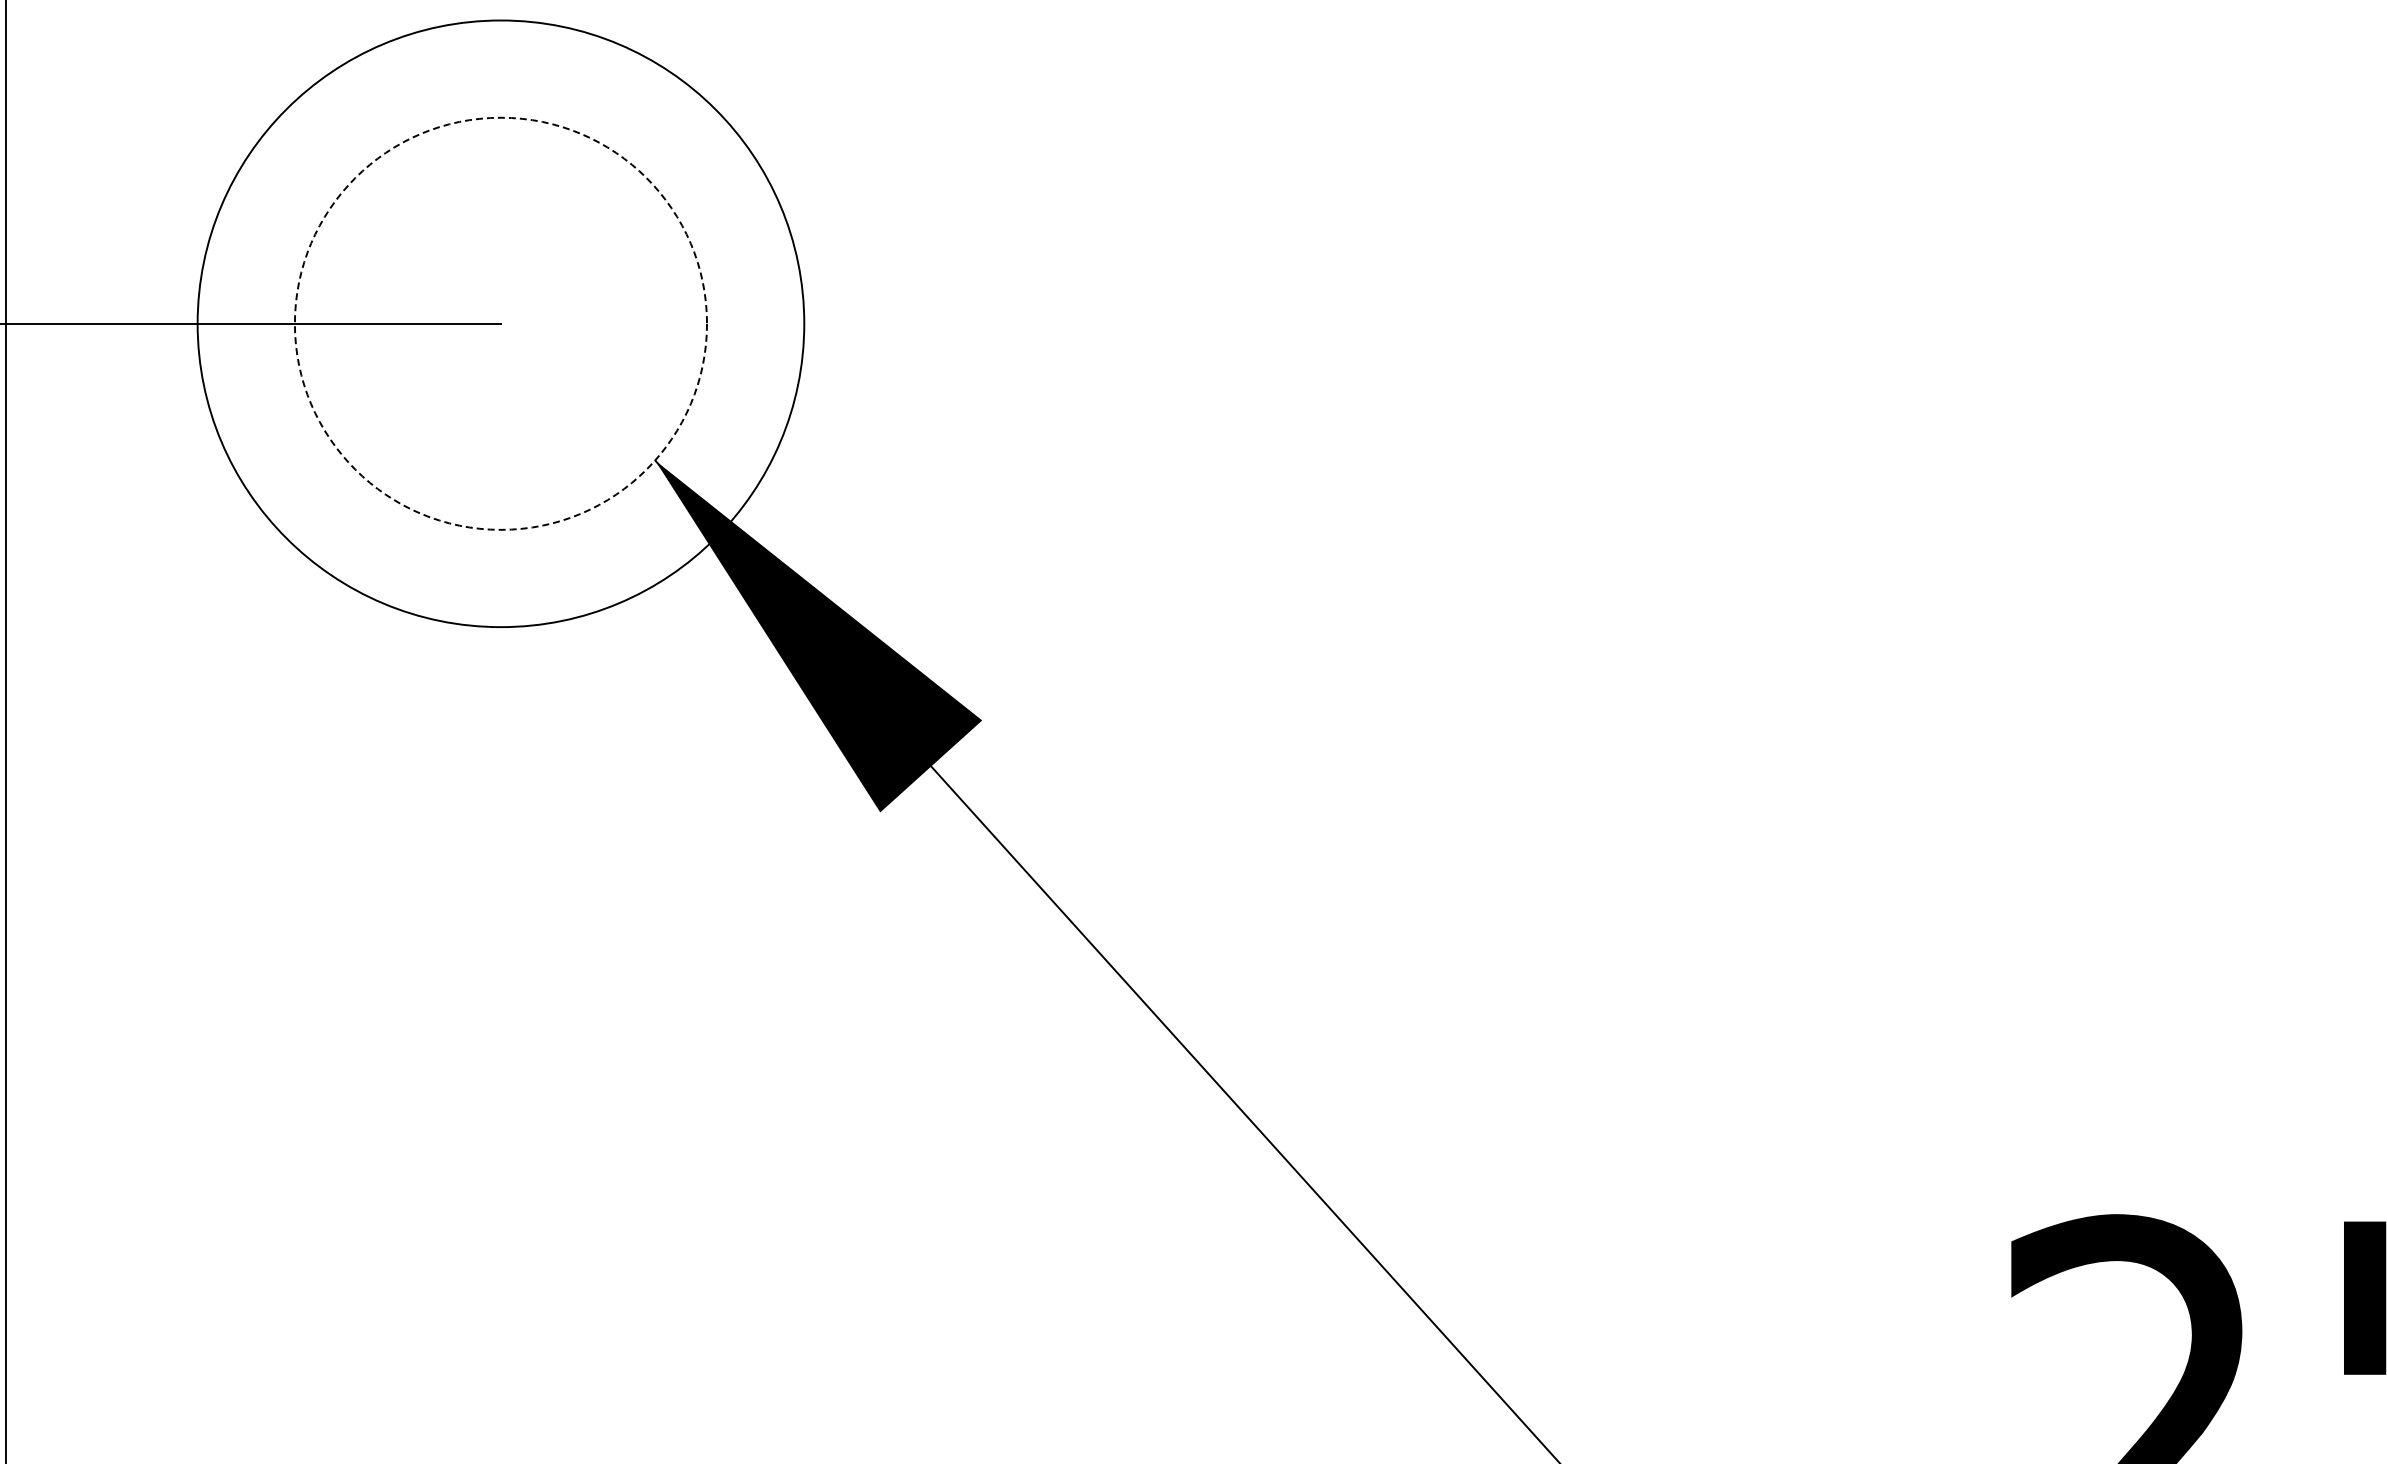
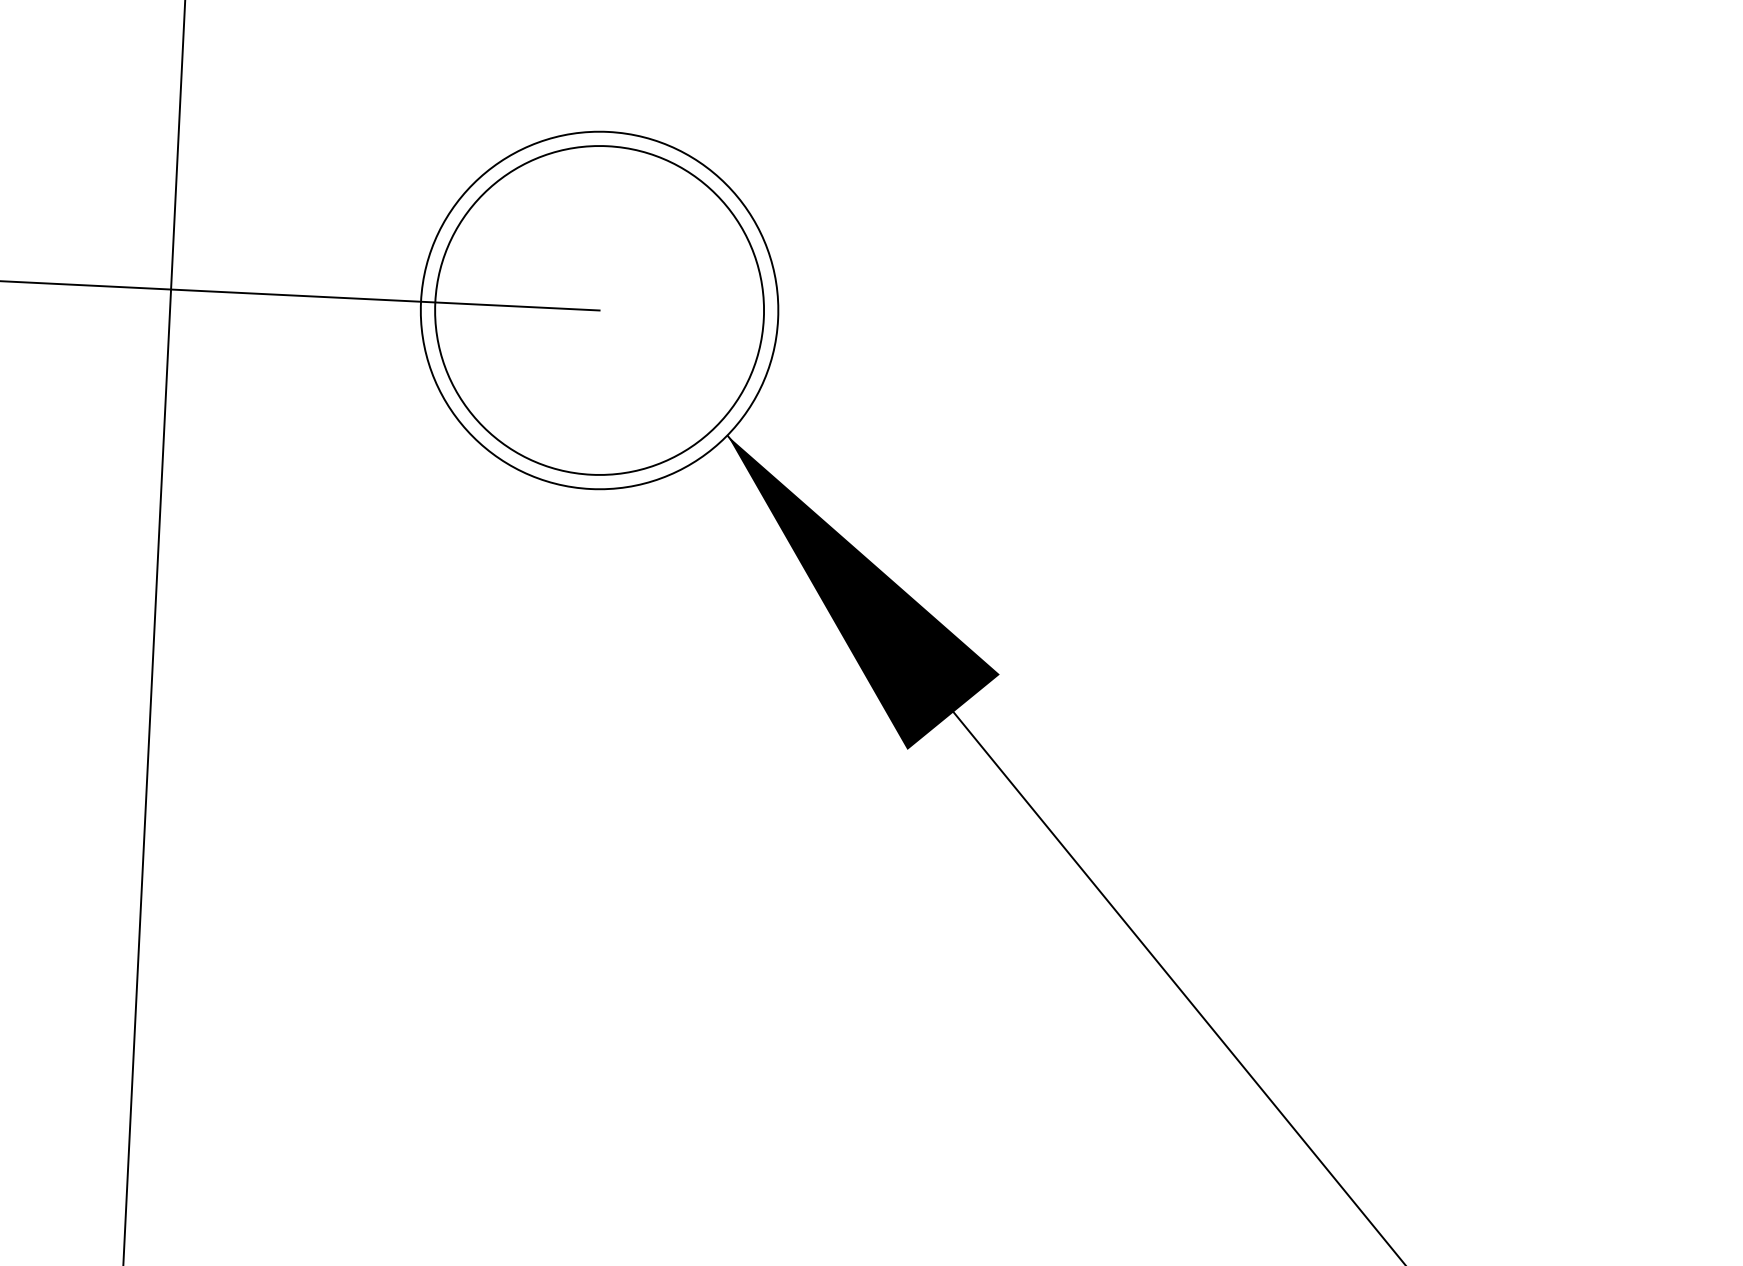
circle: (500, 323) -> (599, 310), dashed -> solid
circle: (500, 323) -> (599, 310), size x0.62

